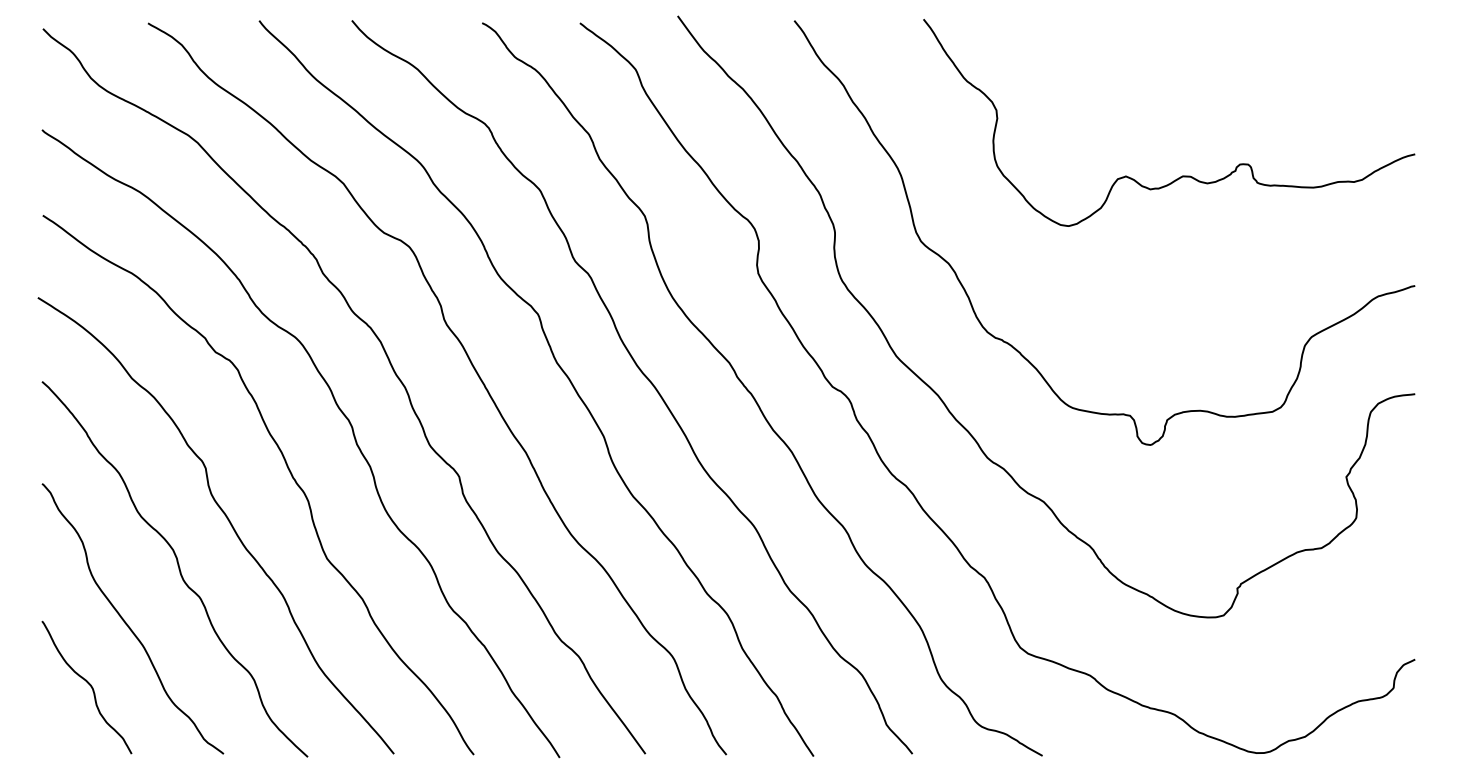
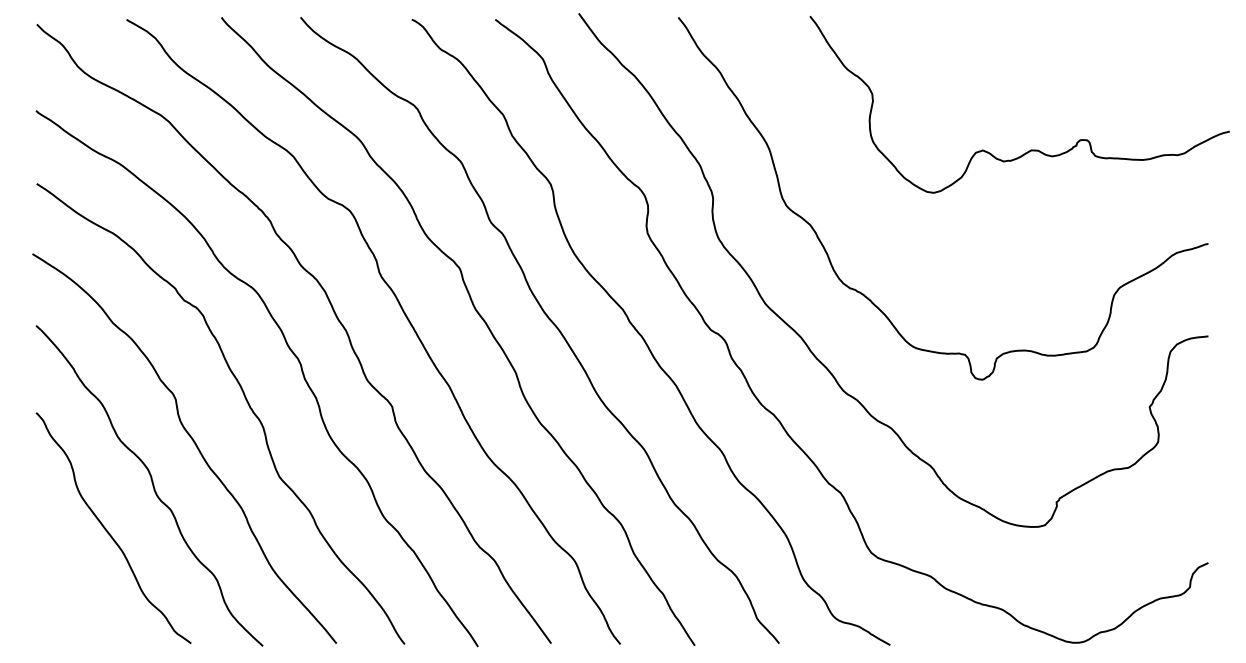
curve: (1182, 175) -> (1031, 149), moved
curve: (88, 684) -> (75, 584), removed

